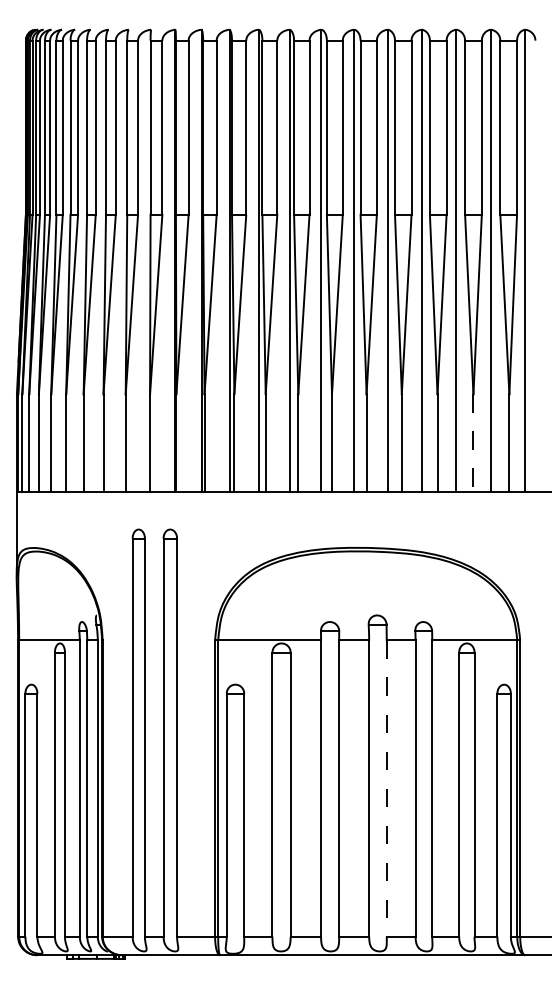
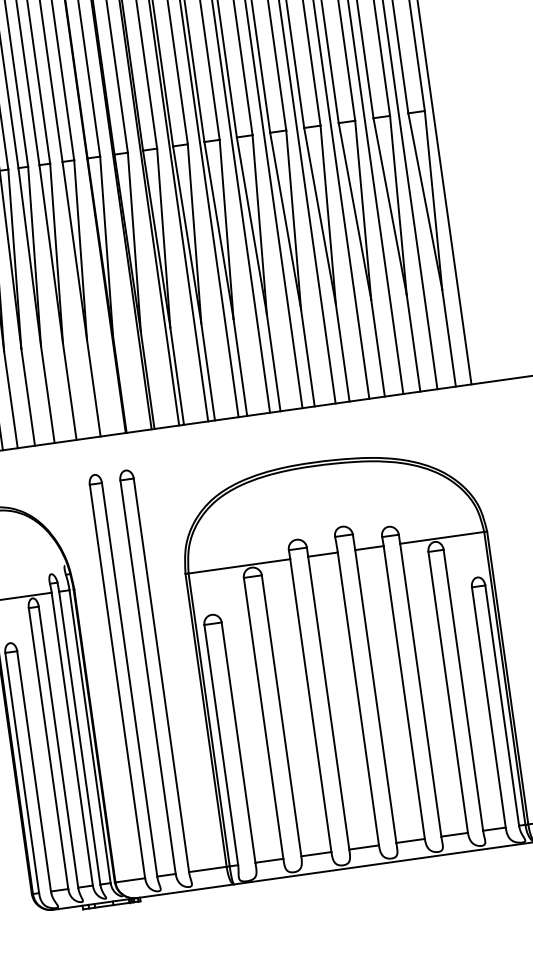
line: (473, 443) -> (413, 343), dashed -> solid
line: (386, 789) -> (375, 697), dashed -> solid

